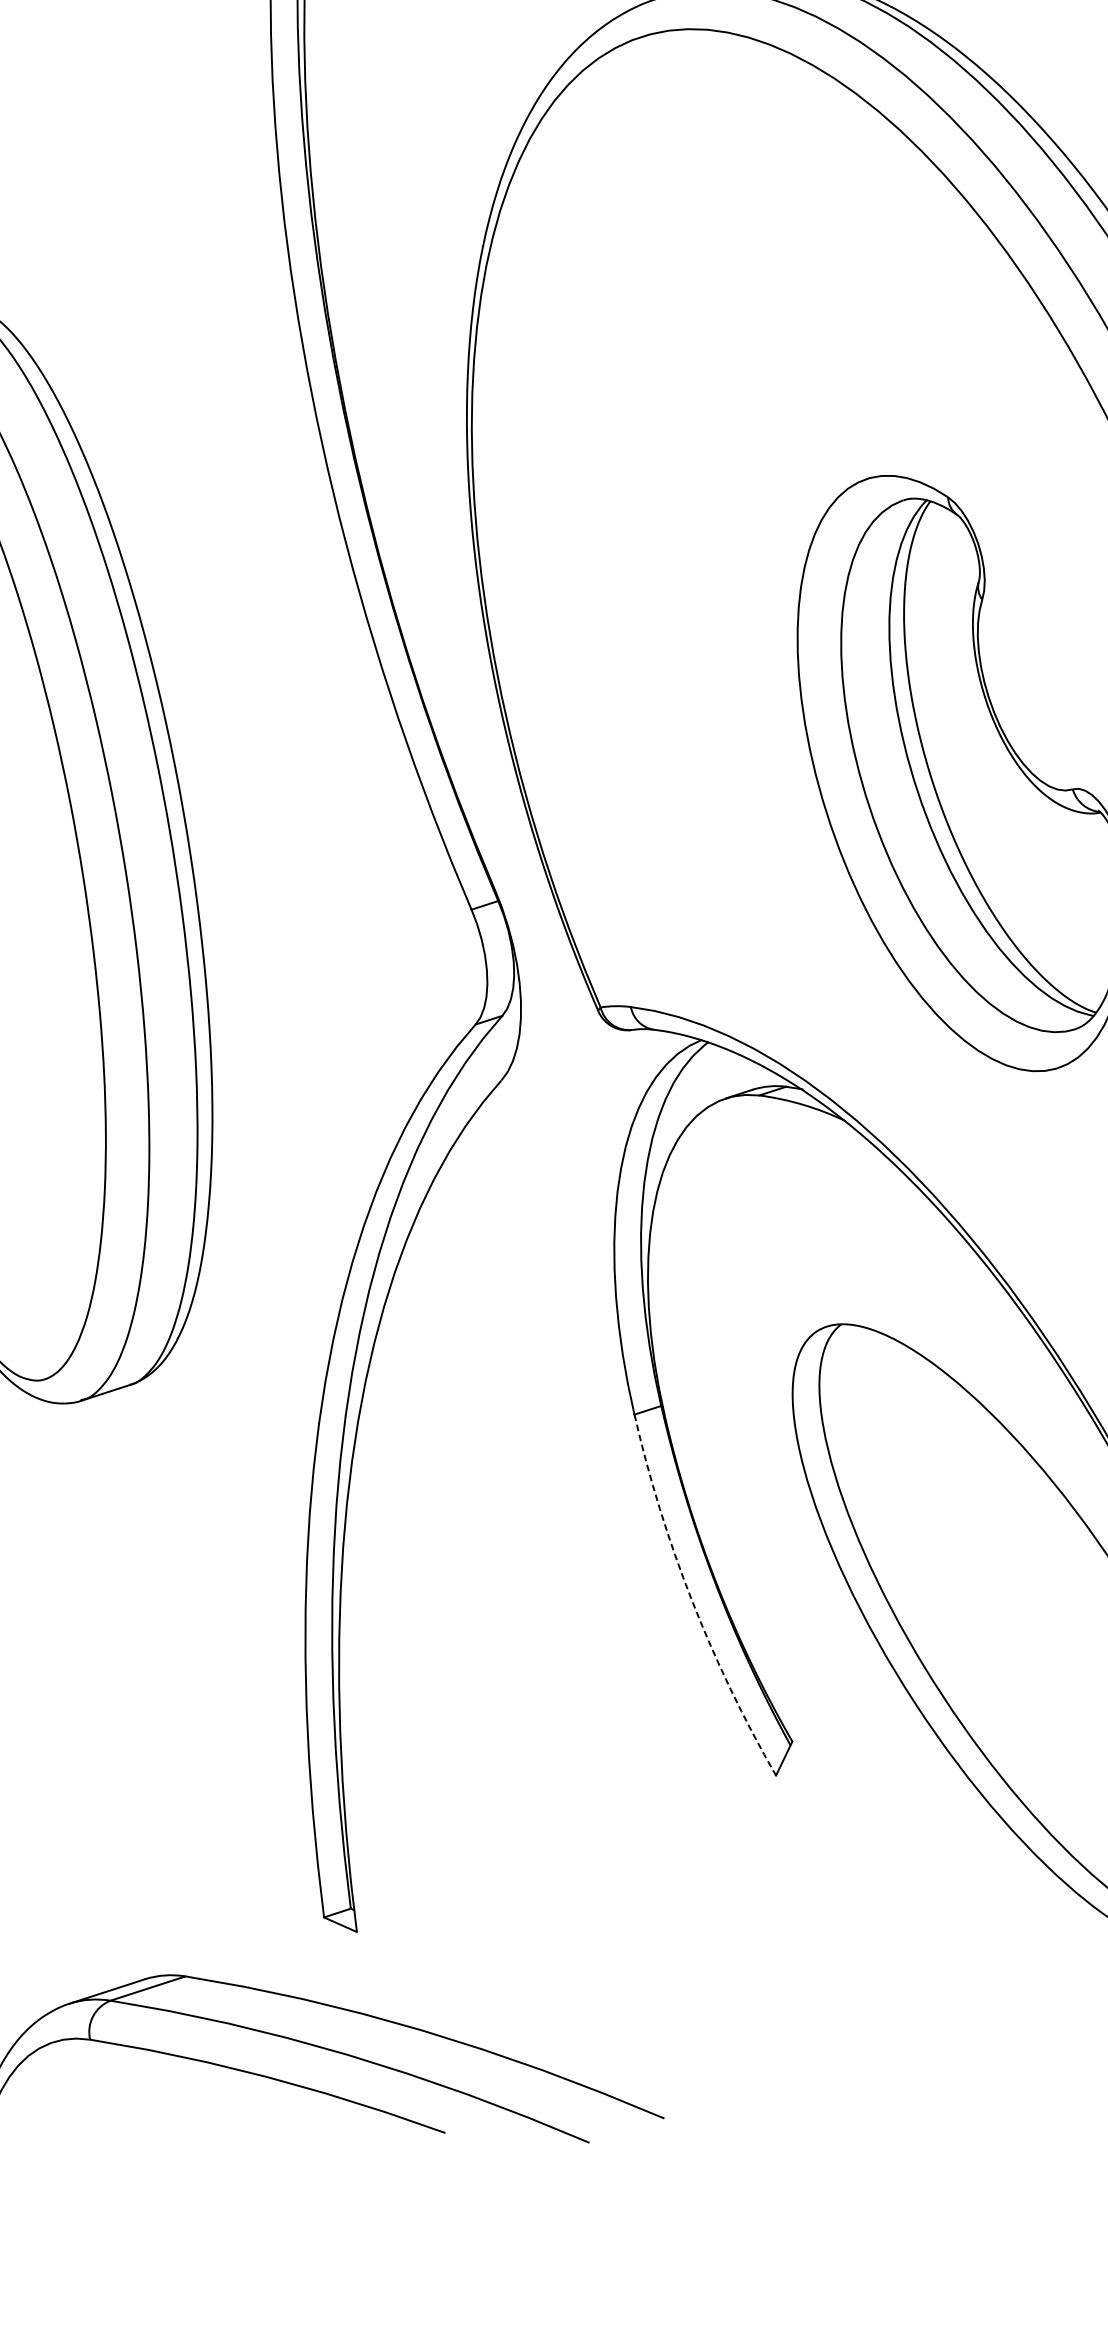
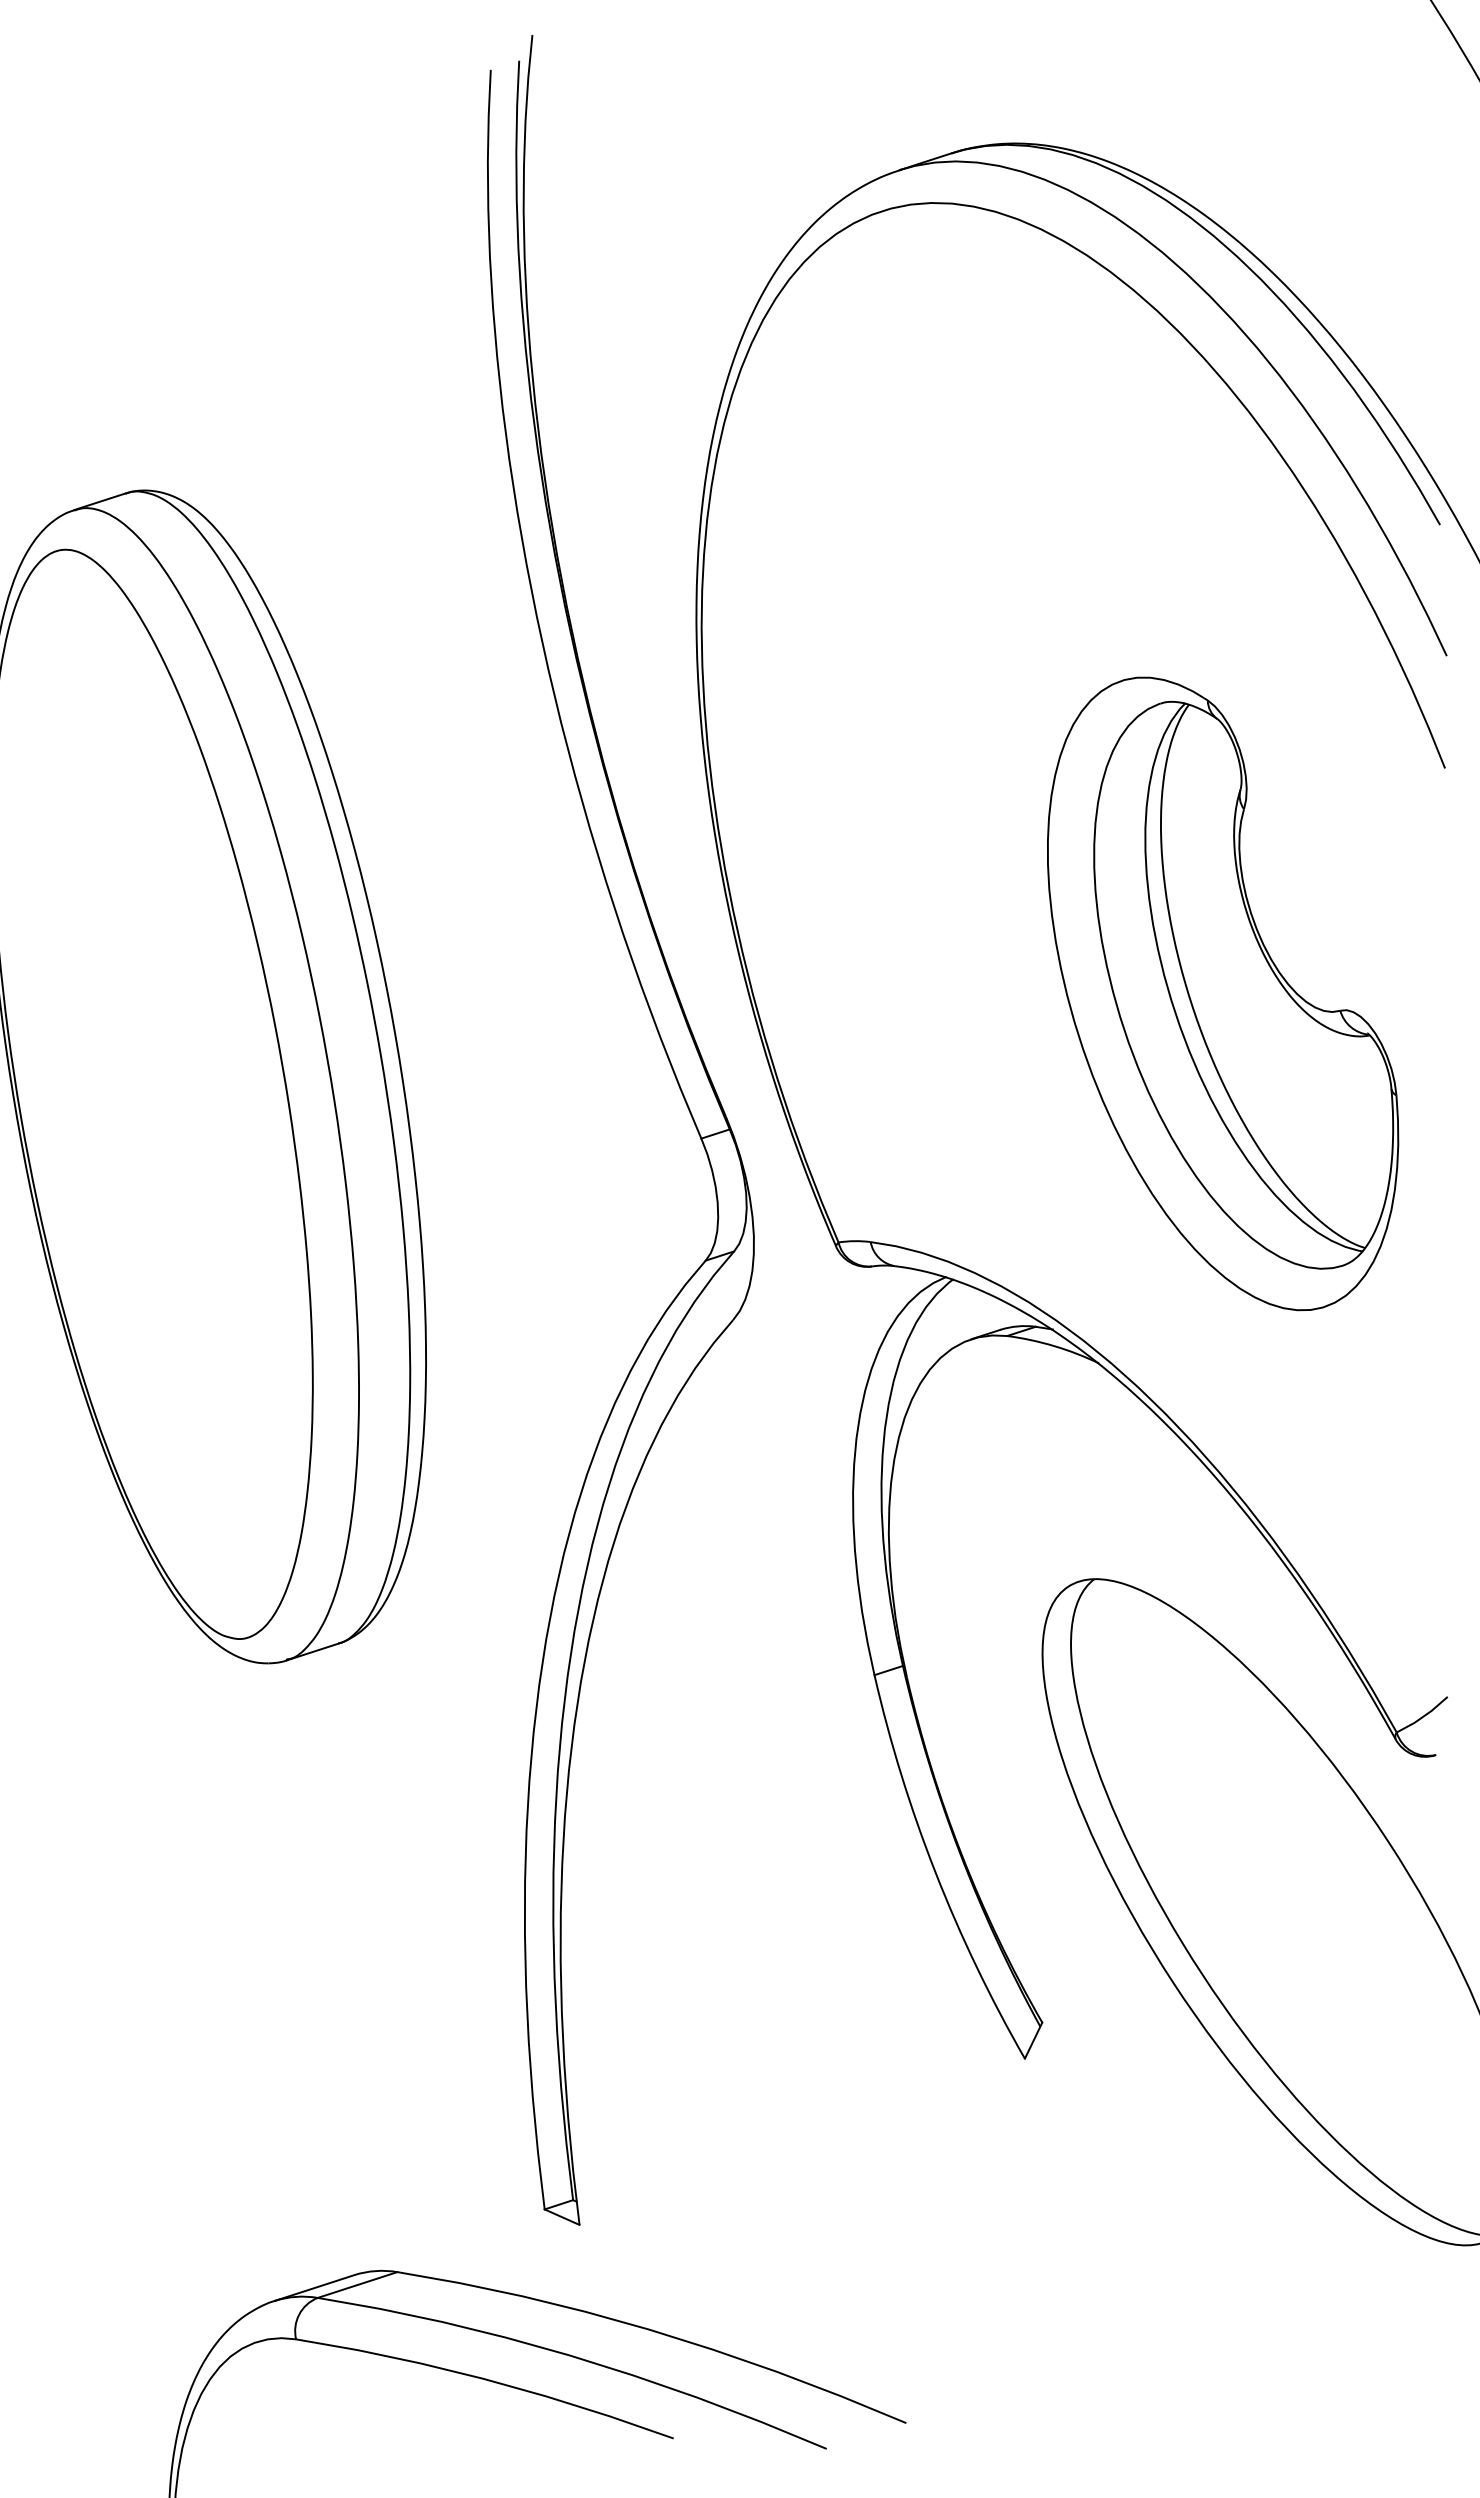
arc: (691, 1600) -> (935, 1872), dashed -> solid

